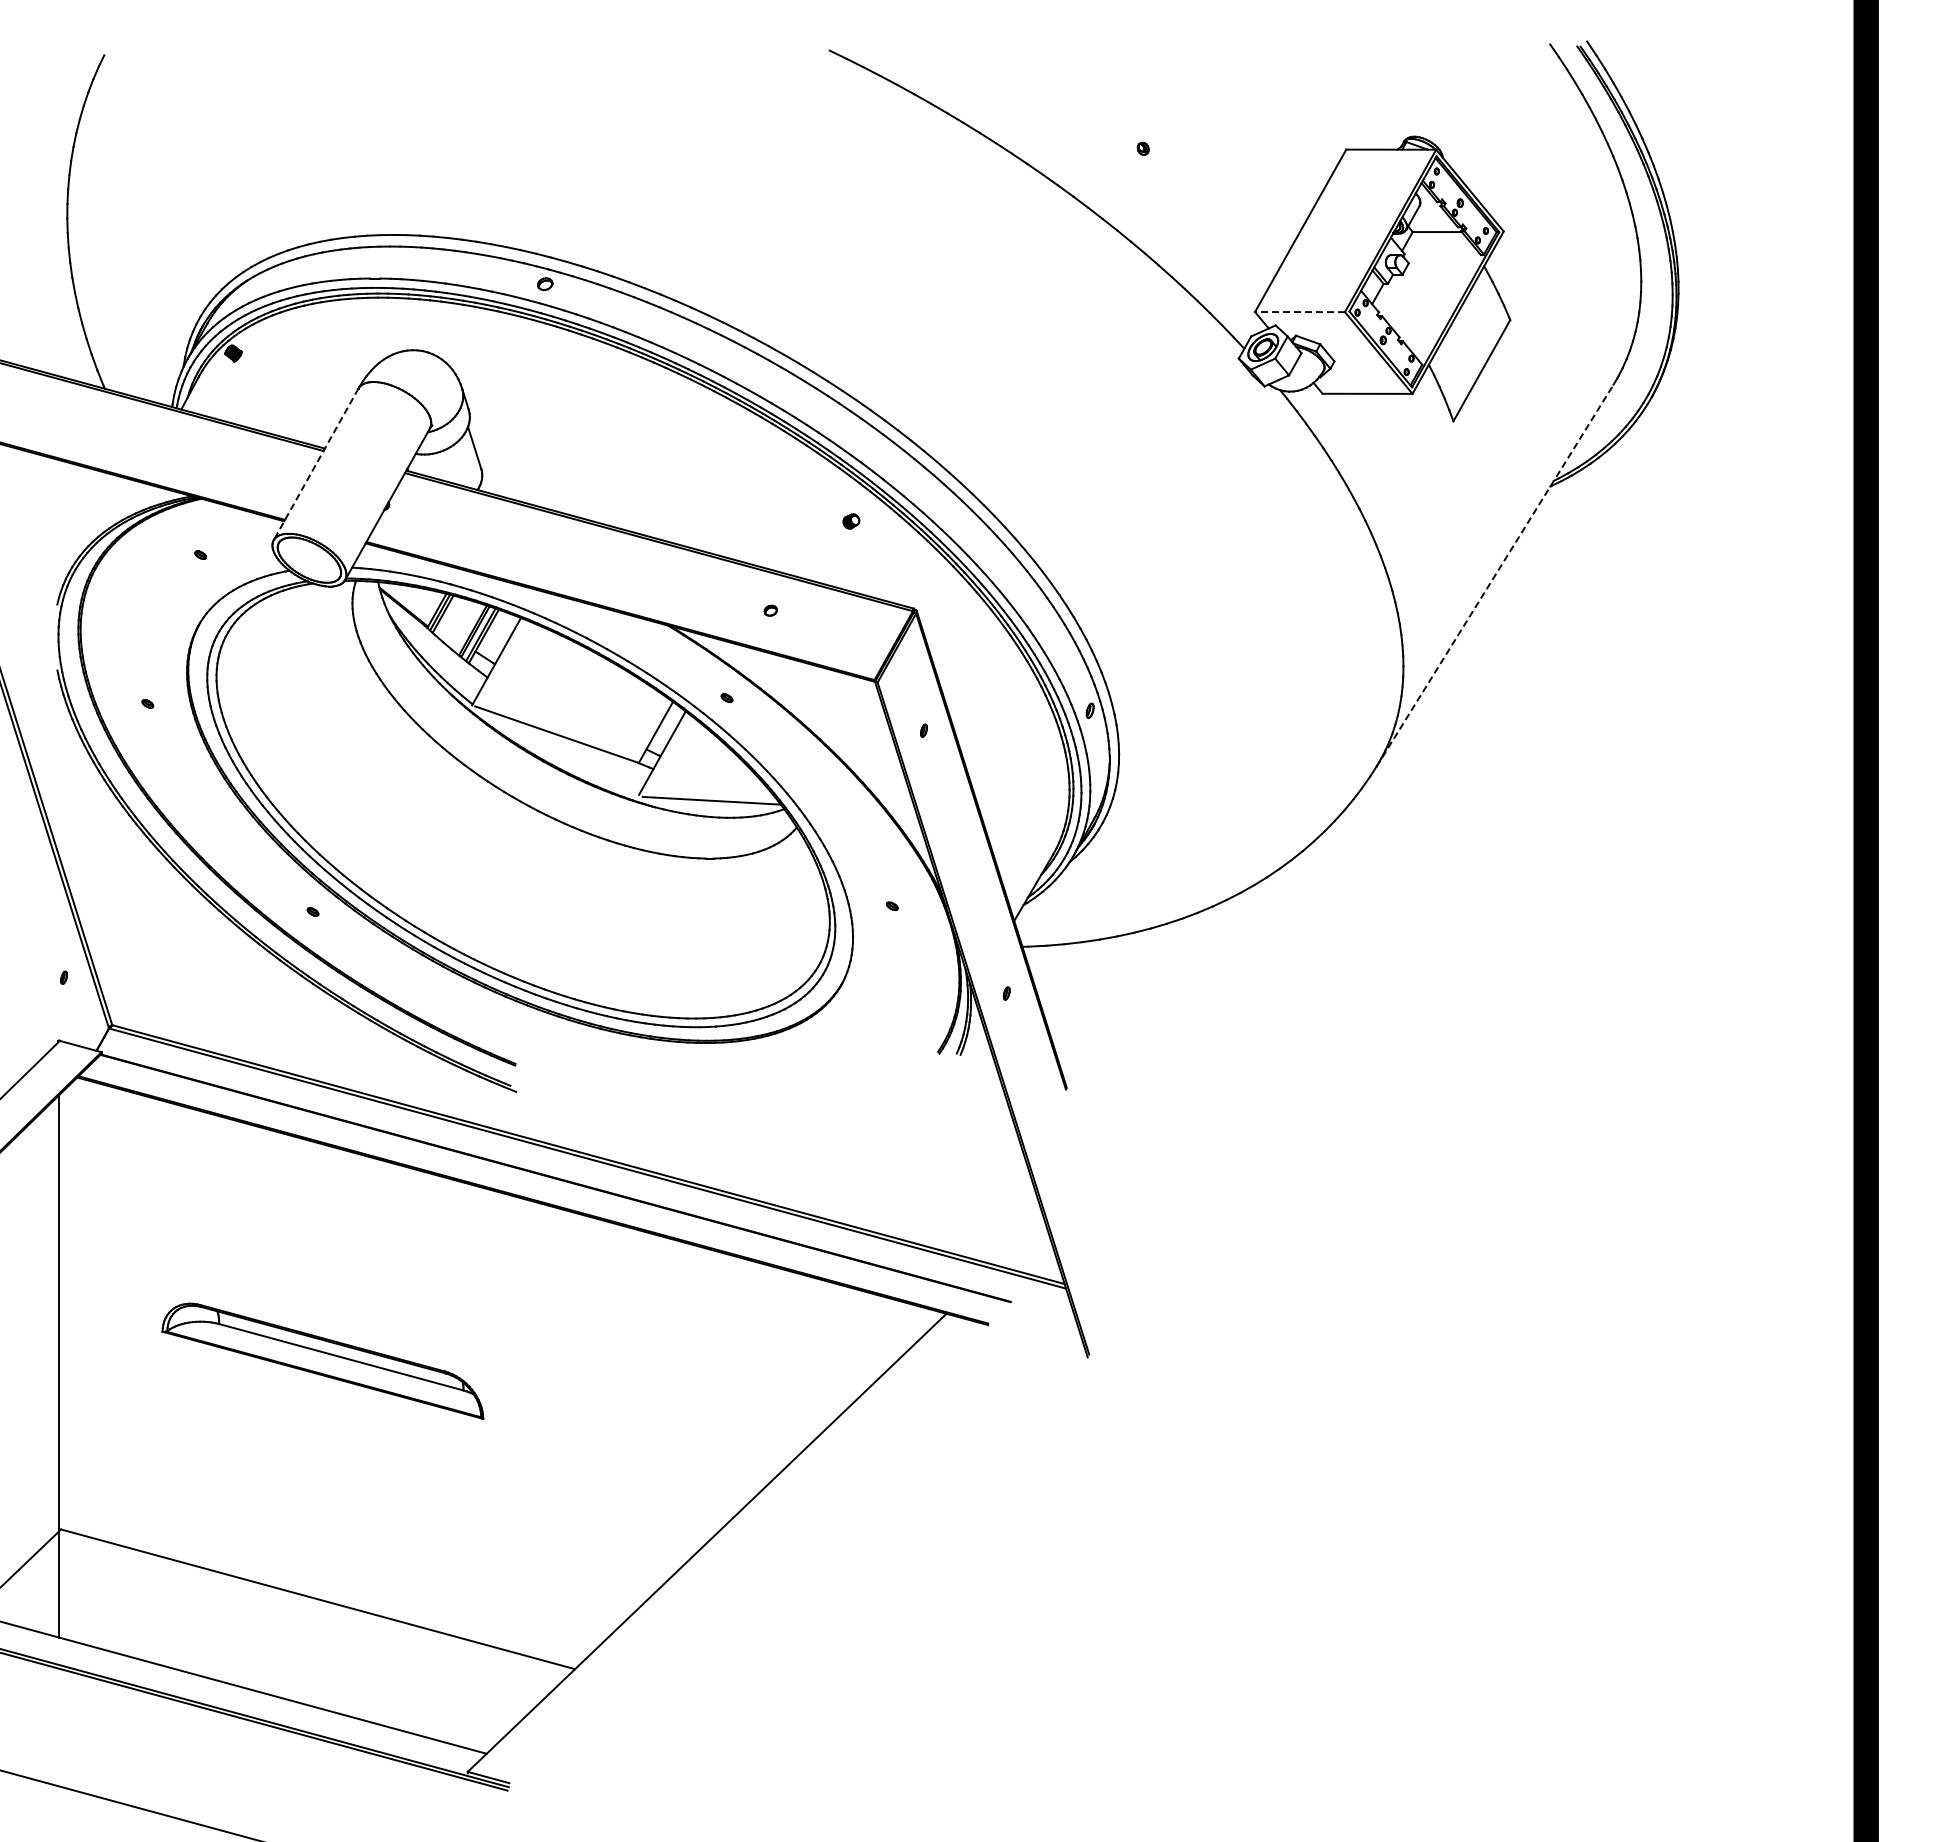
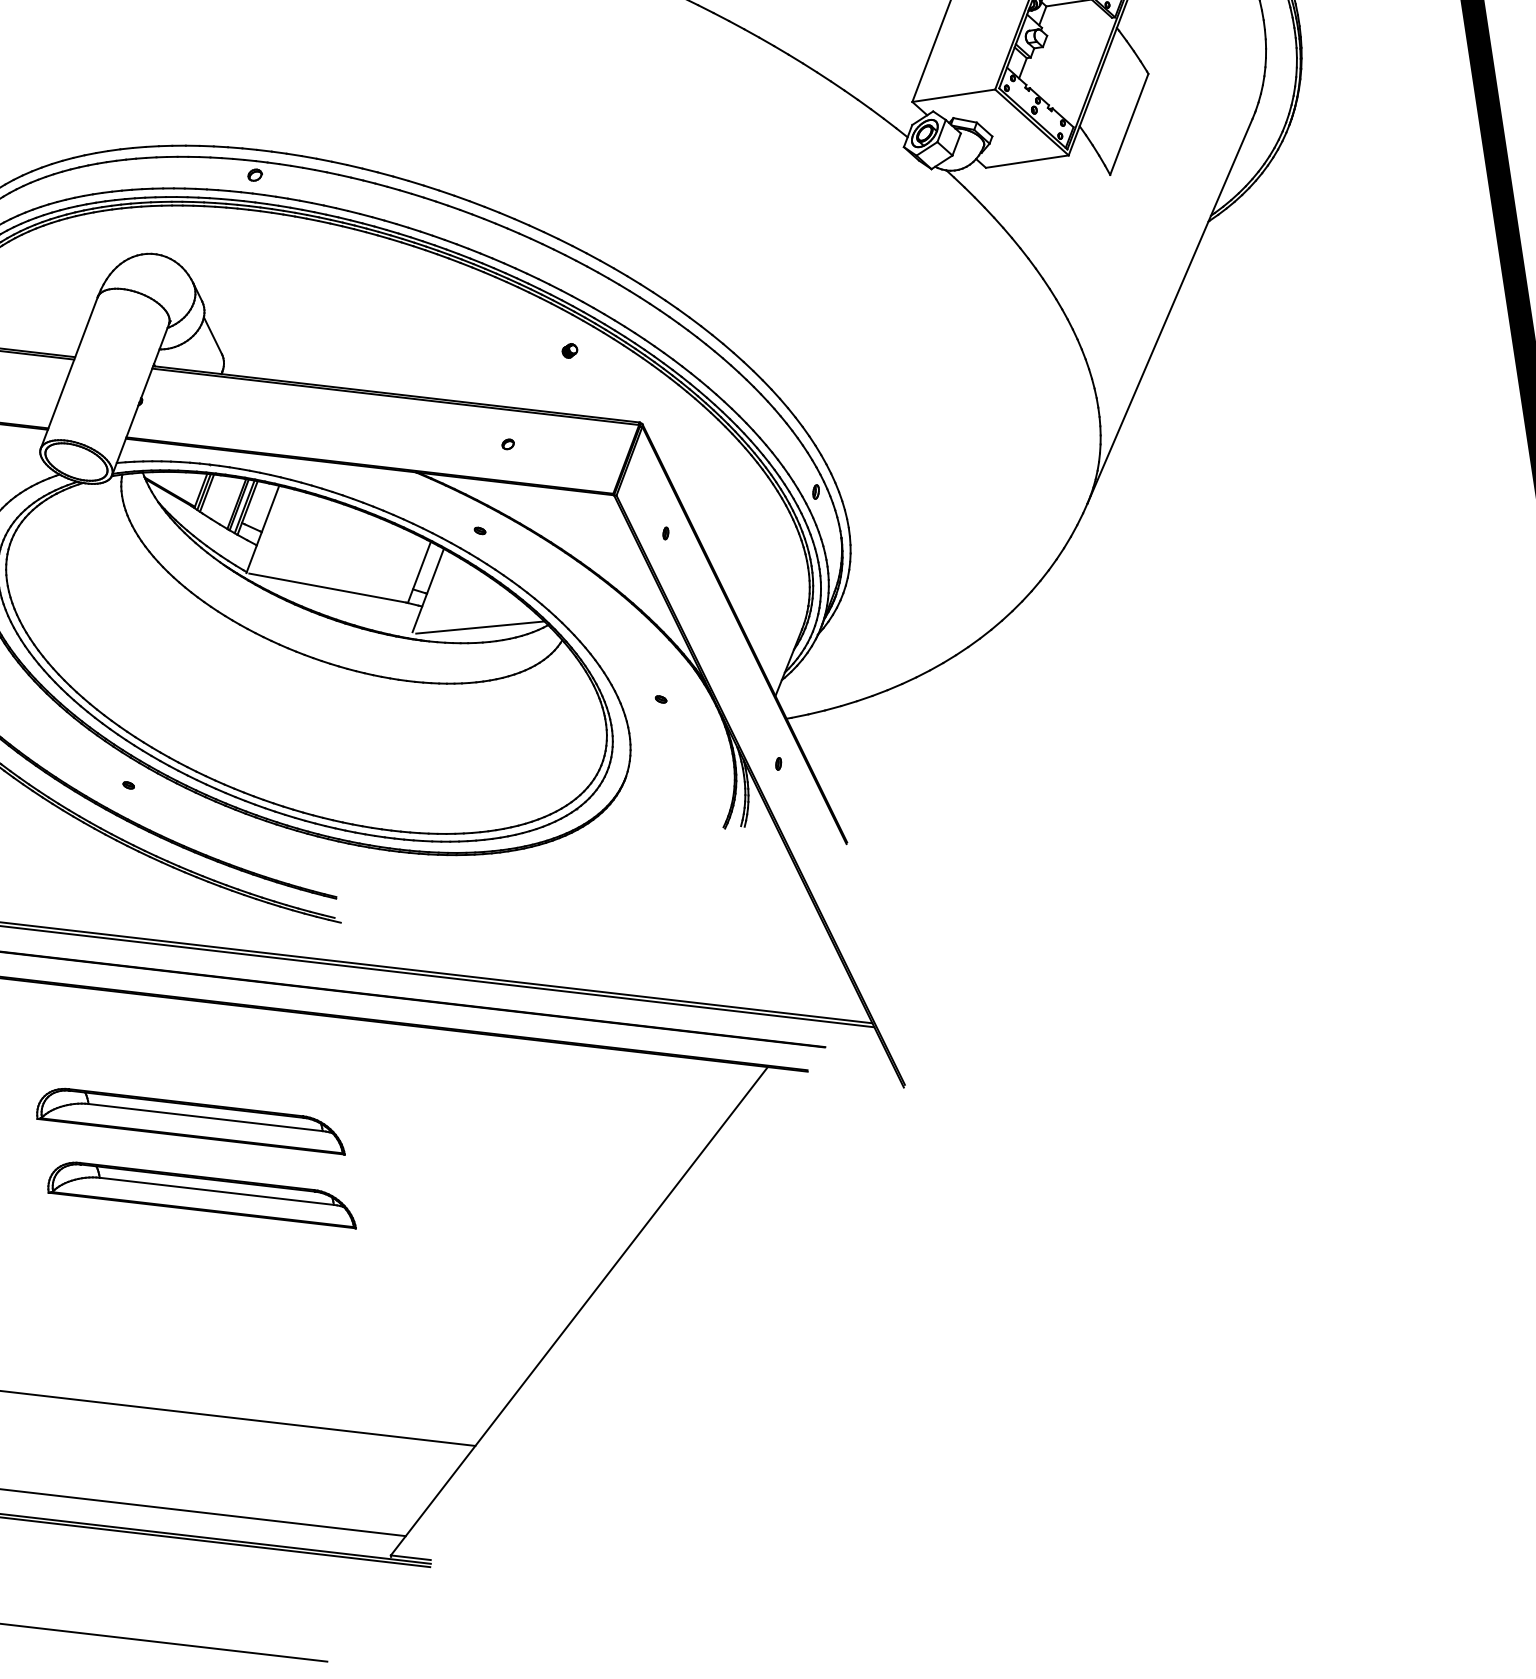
line: (1300, 312) -> (954, 96), dashed -> solid
line: (316, 464) -> (69, 373), dashed -> solid
line: (1495, 575) -> (1170, 311), dashed -> solid
part: (322, 1280) -> (188, 1123), added

